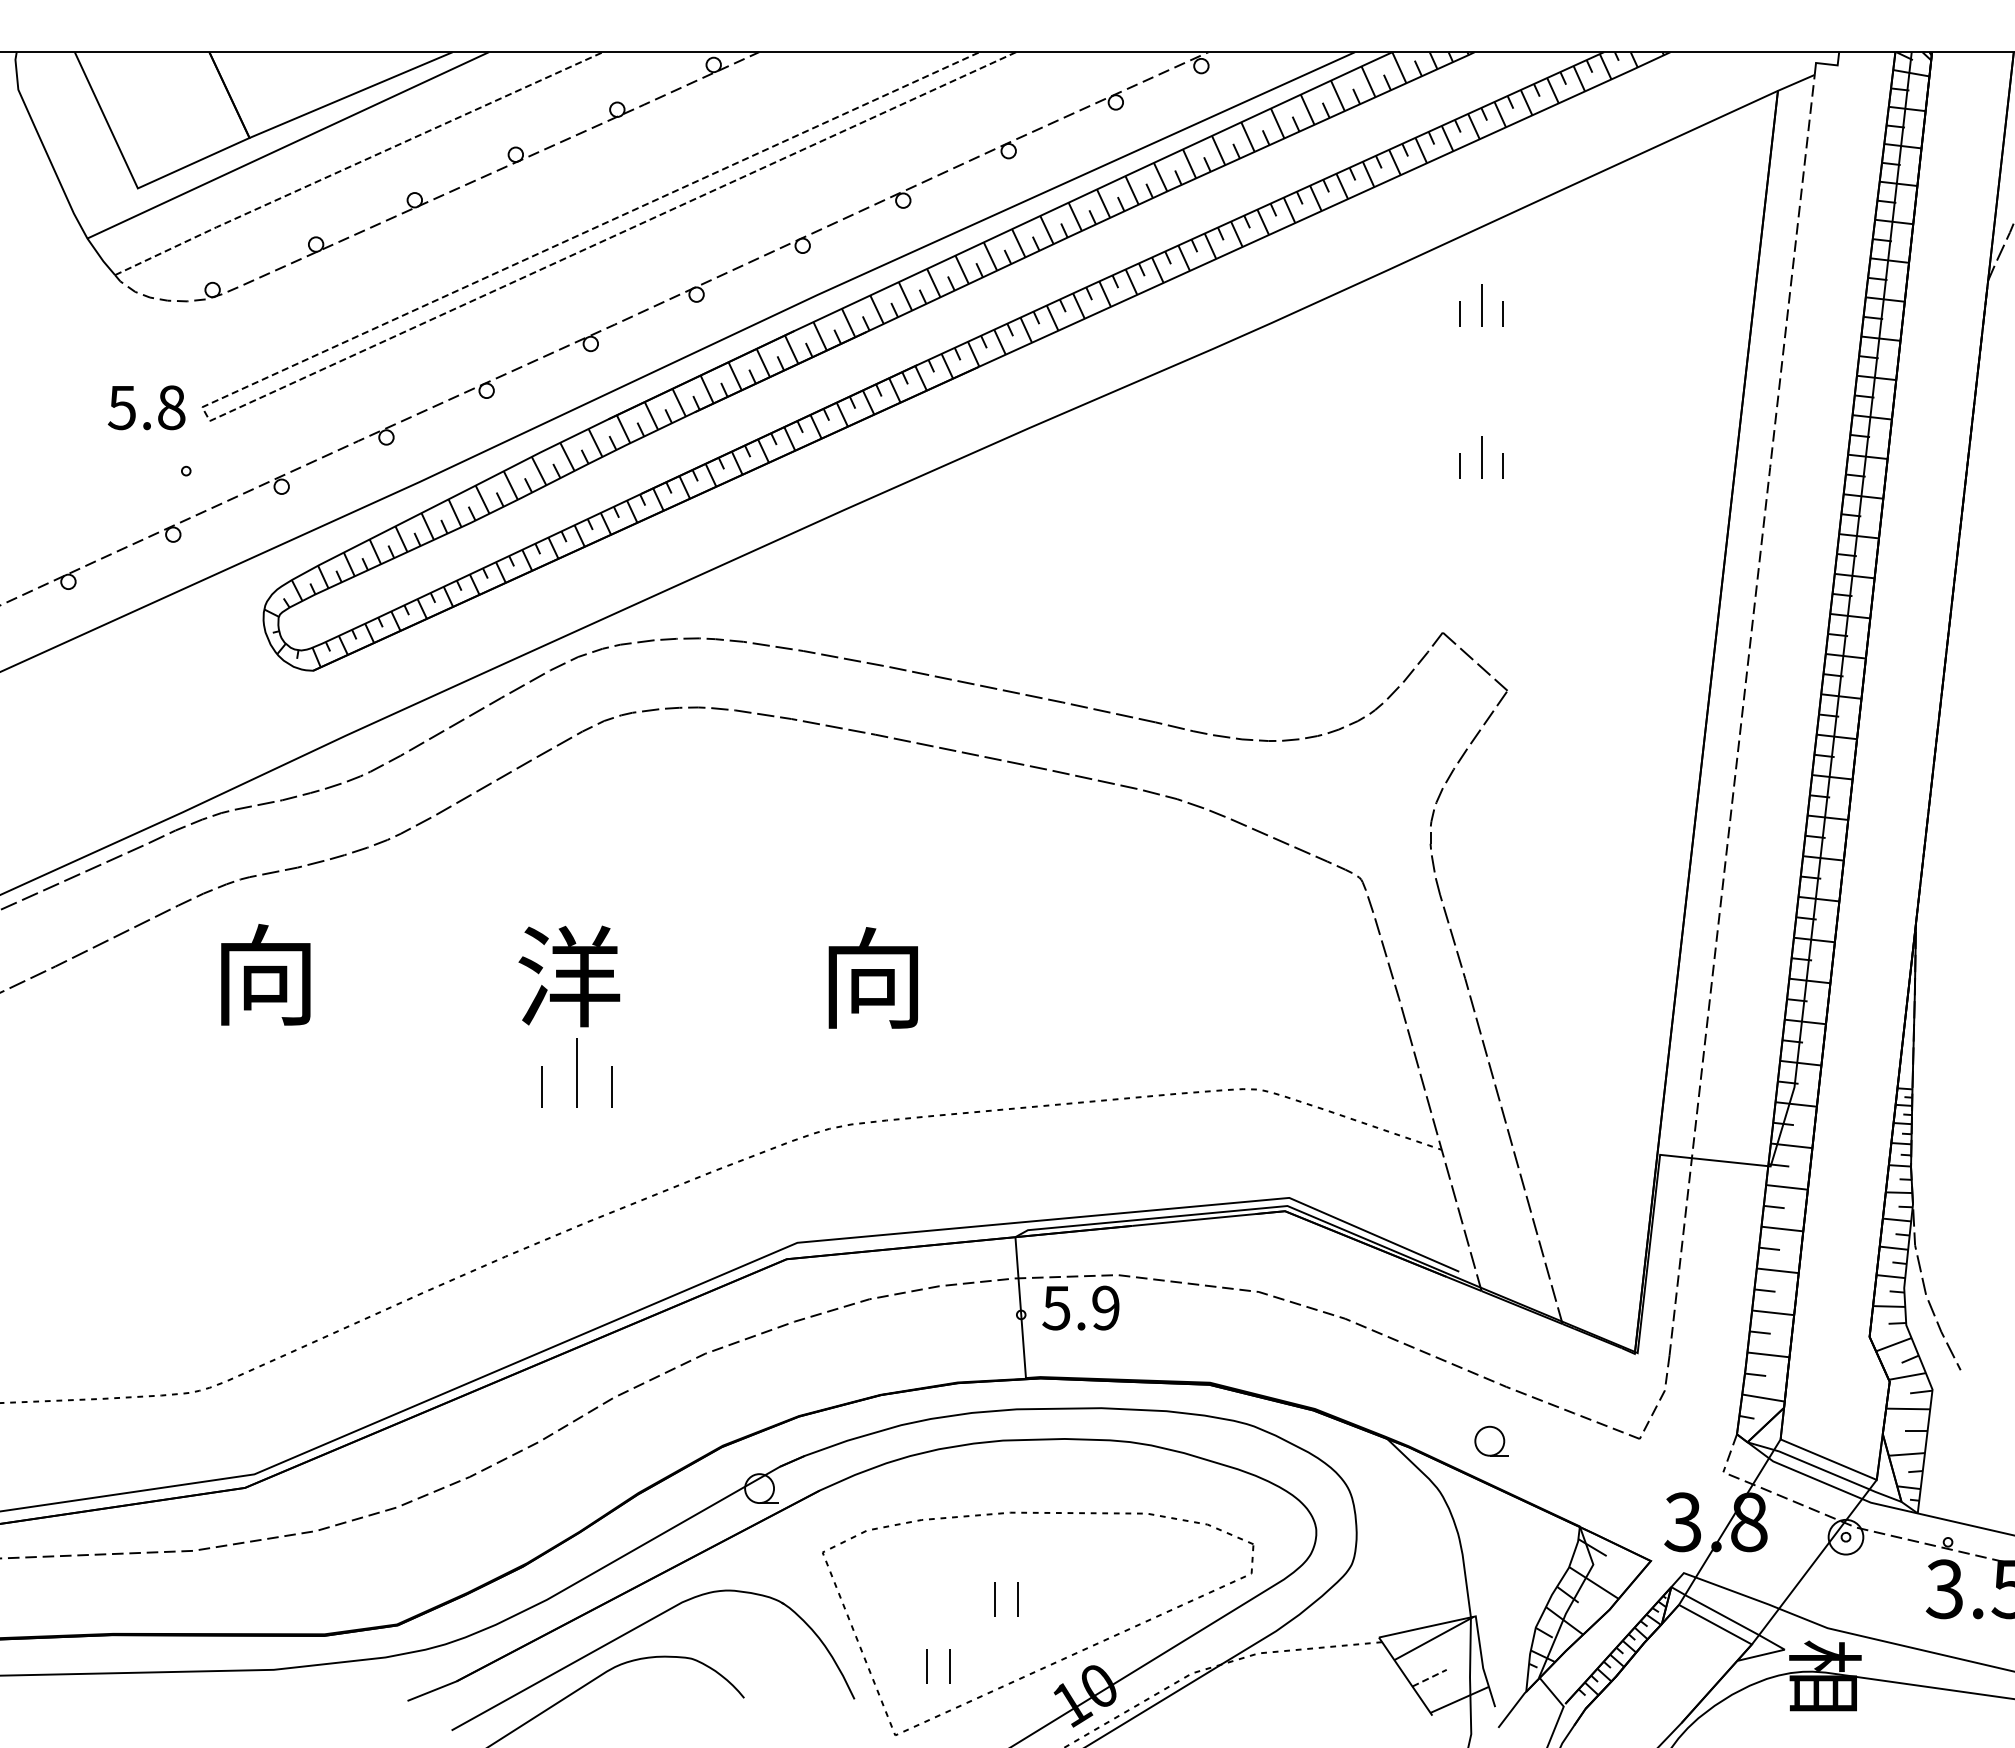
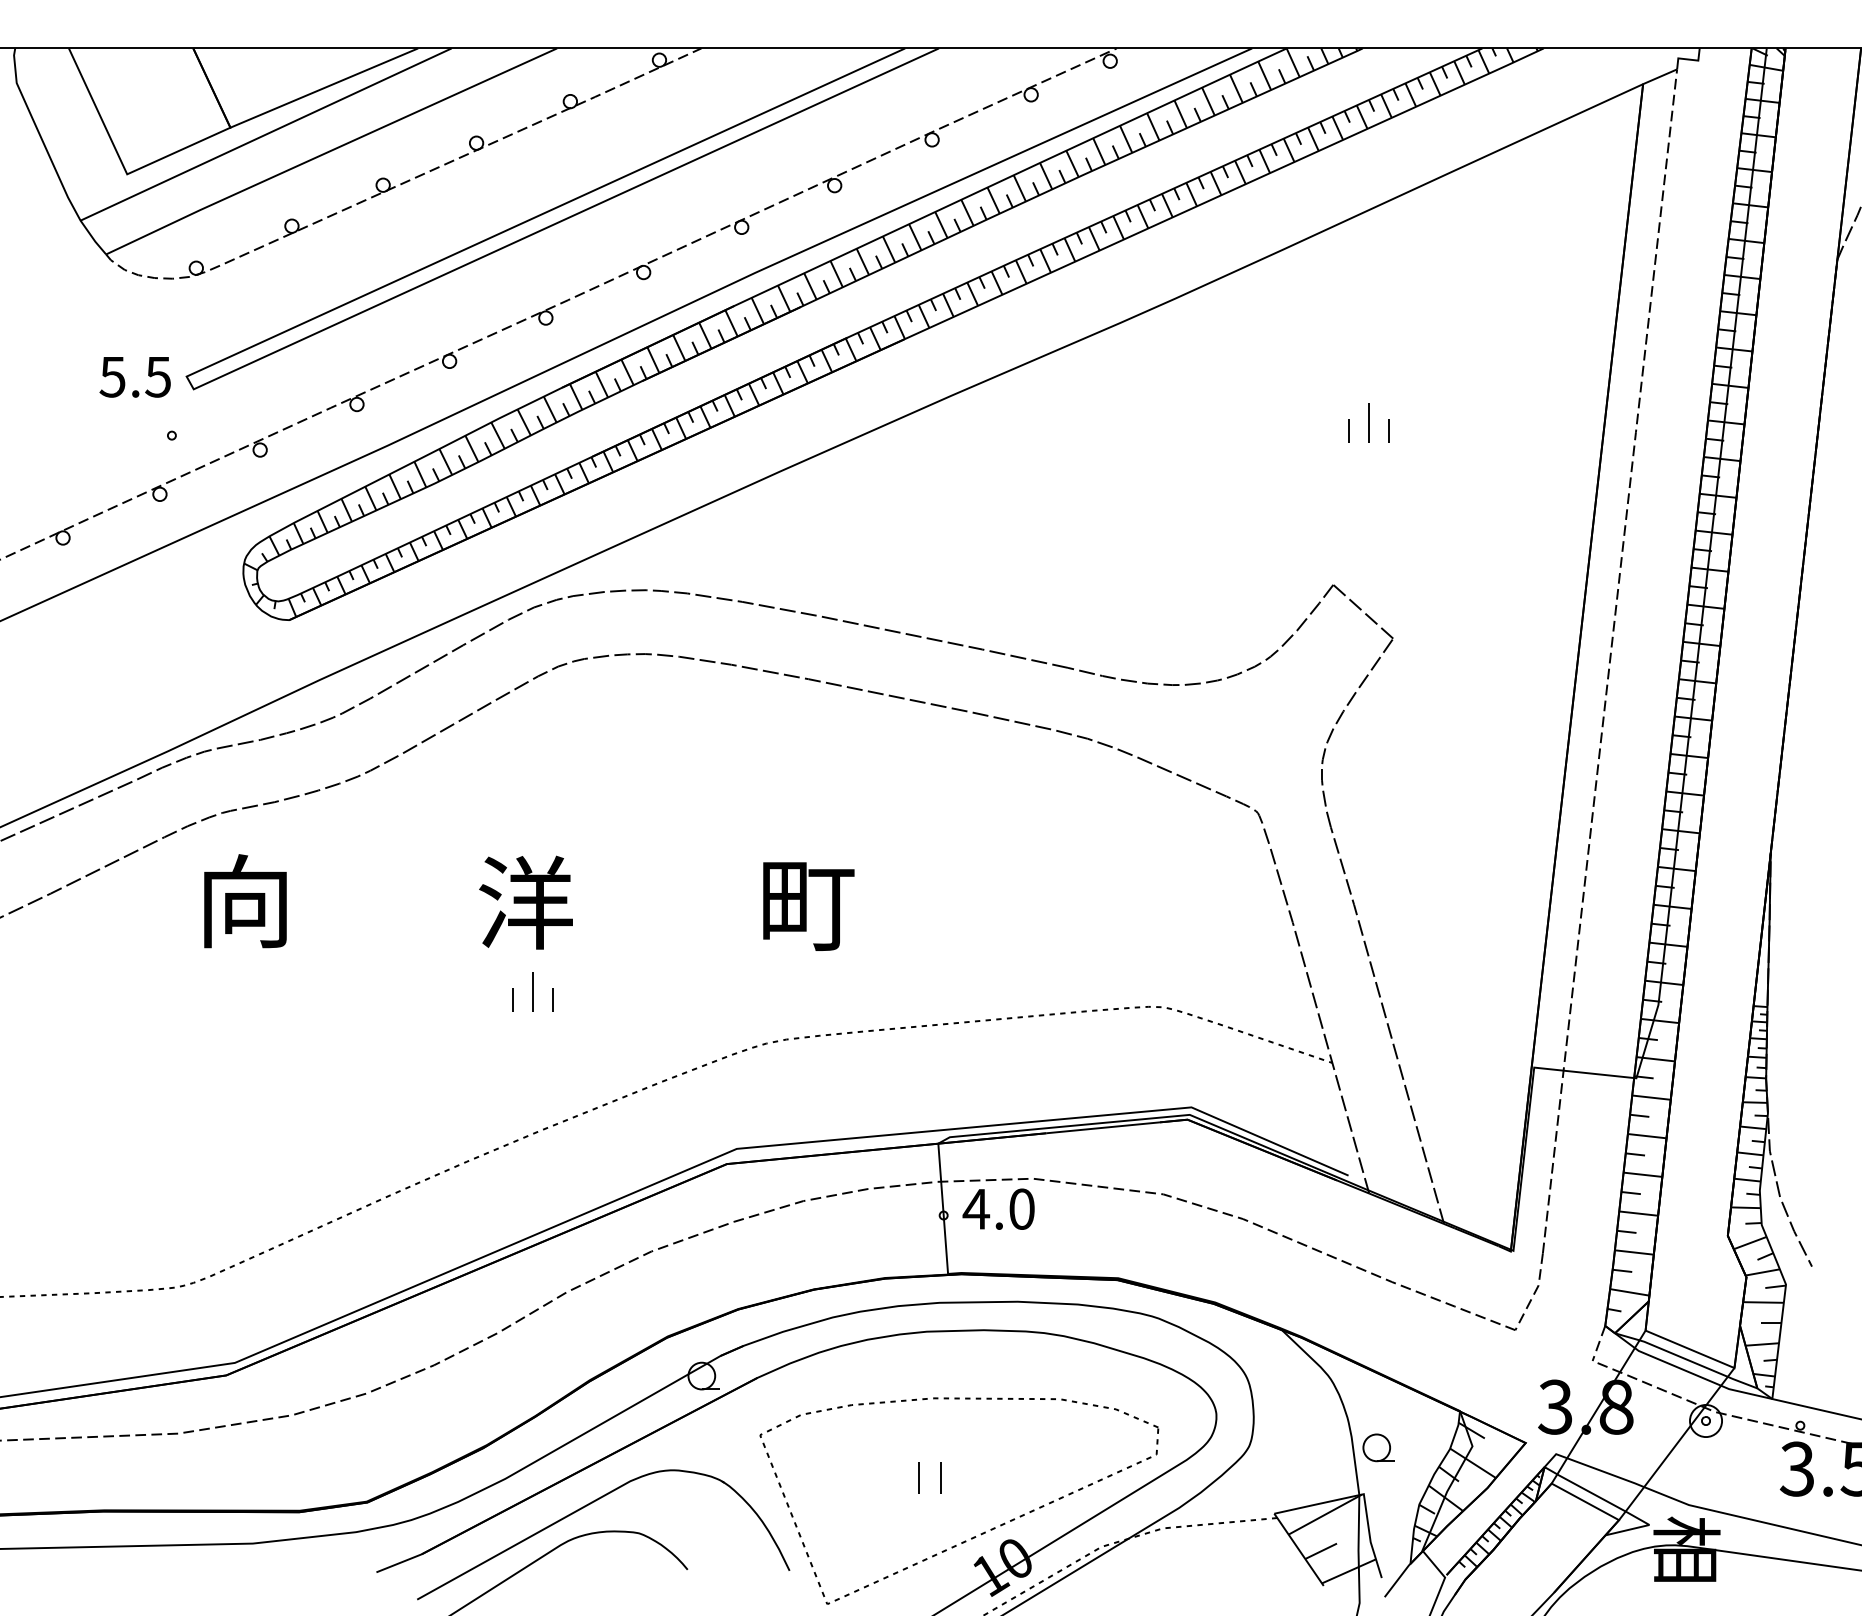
line: (358, 163) -> (331, 151), dashed -> solid
part: (1481, 305) -> (1369, 282), removed
text: (171, 407) -> (158, 376), 5.8 -> 5.5
line: (216, 418) -> (199, 386), dashed -> solid
text: (875, 977) -> (808, 903), 向 -> 町
part: (576, 1072) -> (532, 991), size x0.62
text: (1080, 1307) -> (998, 1208), 5.9 -> 4.0
part: (1491, 1440) -> (1378, 1447), moved
part: (927, 1666) -> (857, 1540), removed
line: (1430, 1677) -> (1321, 1550), dashed -> solid

